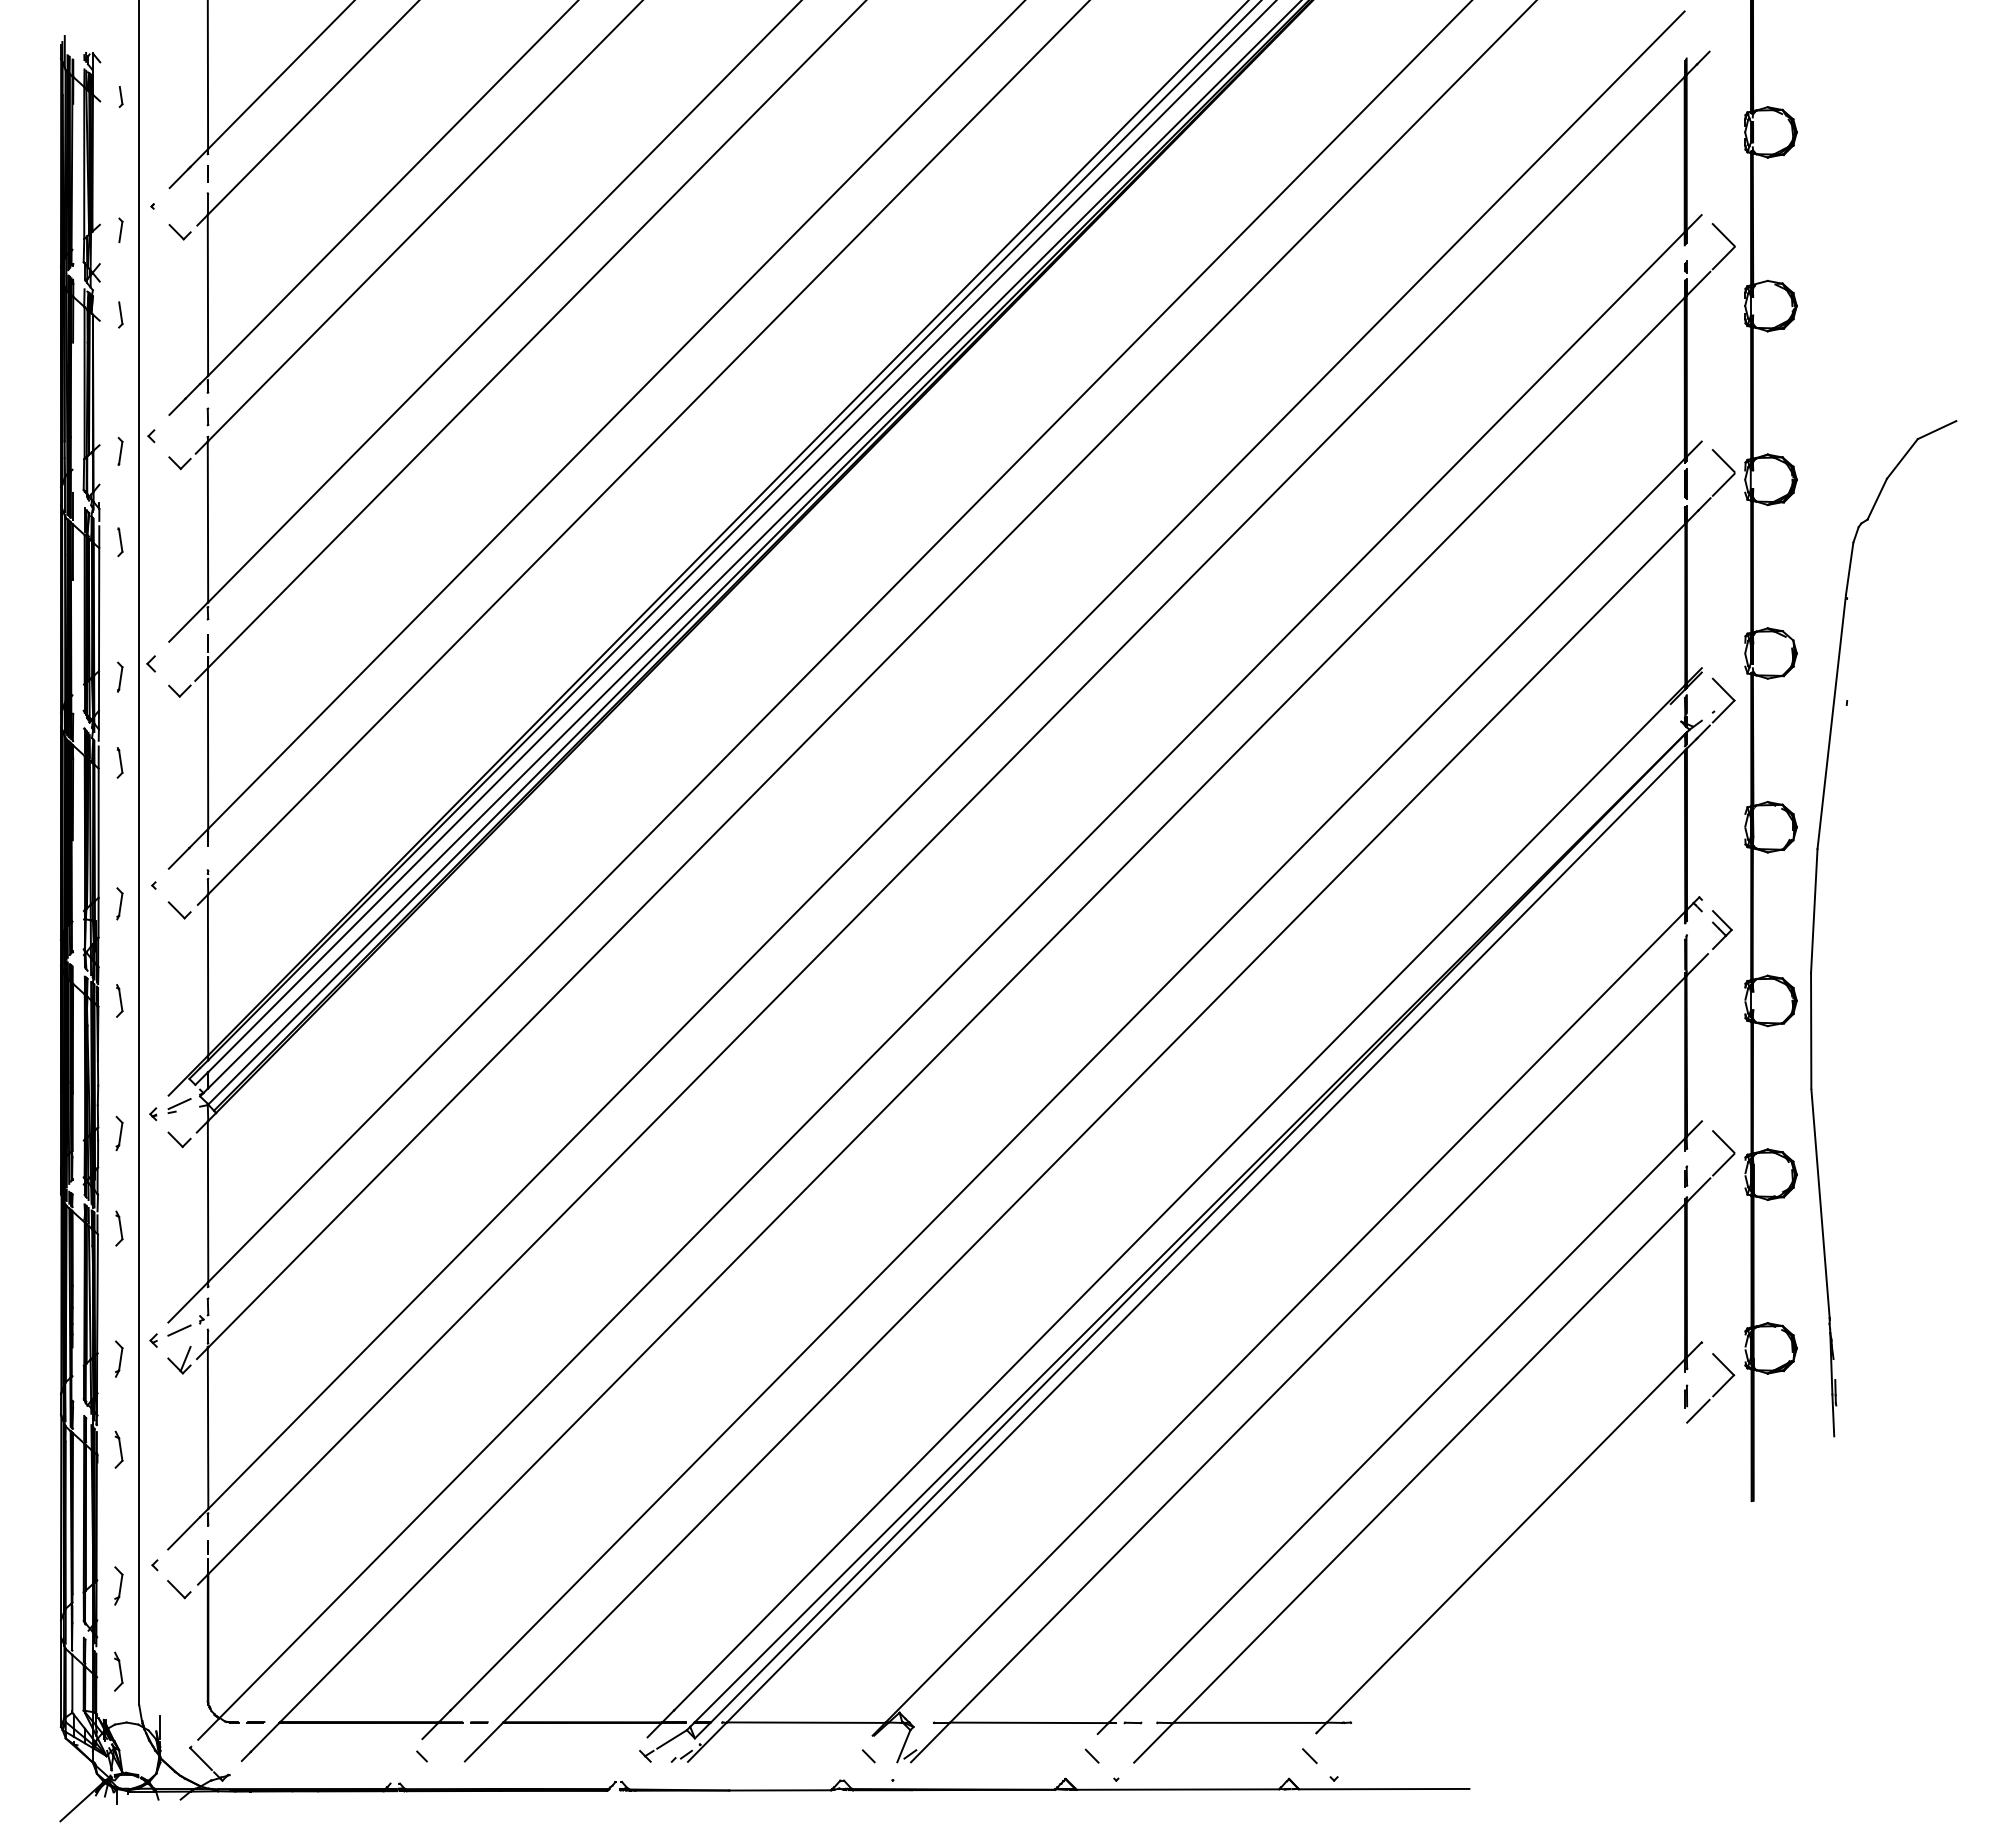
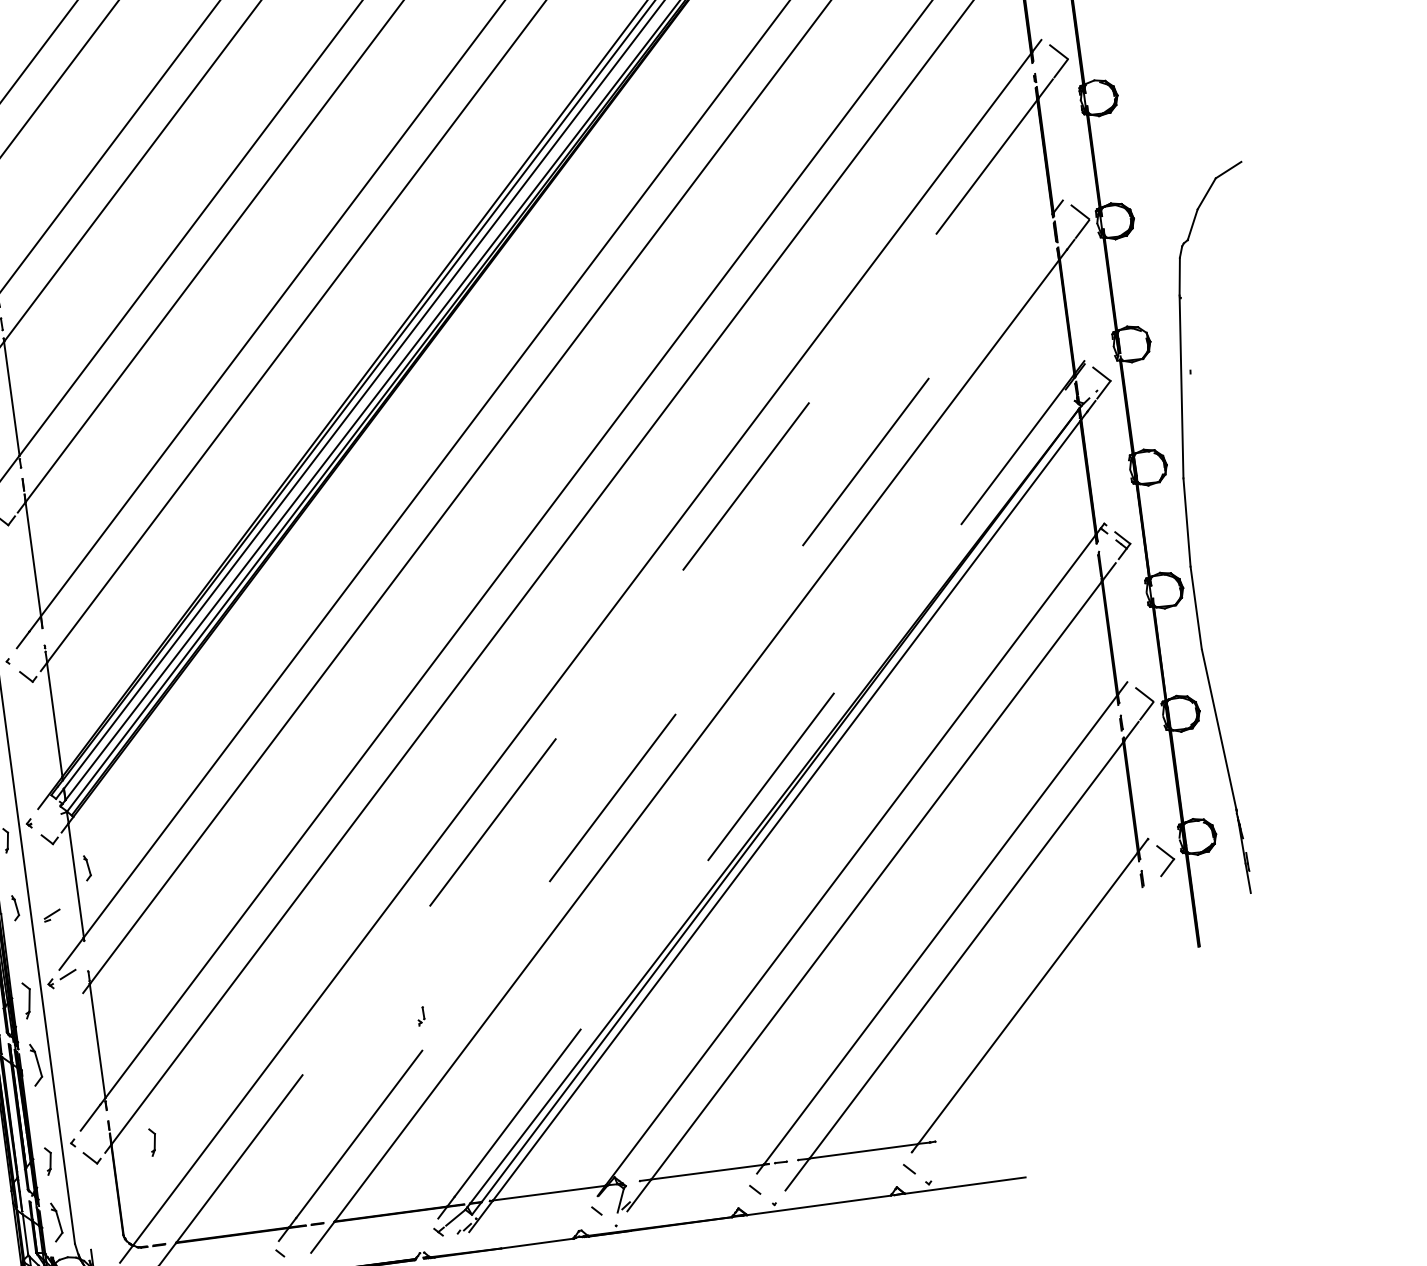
line: (982, 1009) -> (606, 671), solid -> dashed
line: (1067, 1084) -> (674, 716), solid -> dashed
part: (179, 1105) -> (52, 915), moved
part: (226, 1186) -> (87, 867), added
line: (1179, 1197) -> (764, 785), solid -> dashed
part: (204, 1310) -> (421, 1016), moved
part: (119, 1358) -> (28, 999), size x1.4
part: (179, 1360) -> (70, 995), removed
line: (1698, 1410) -> (1152, 887), removed
part: (118, 1449) -> (36, 1064), size x1.6
part: (266, 1578) -> (153, 1142), added
part: (118, 1671) -> (57, 1221), size x1.4

